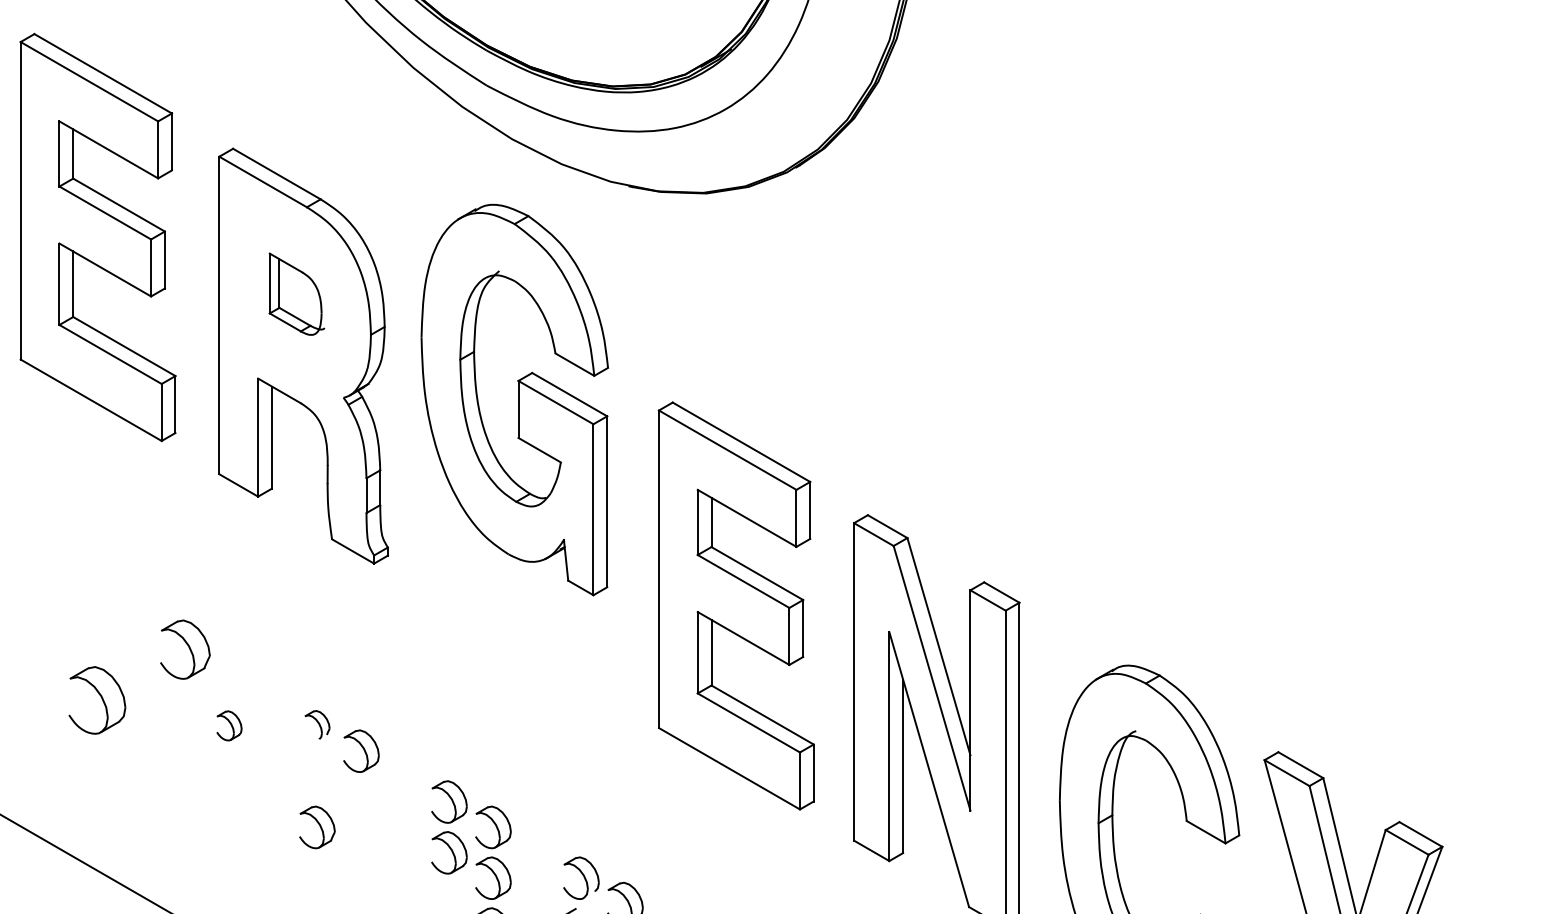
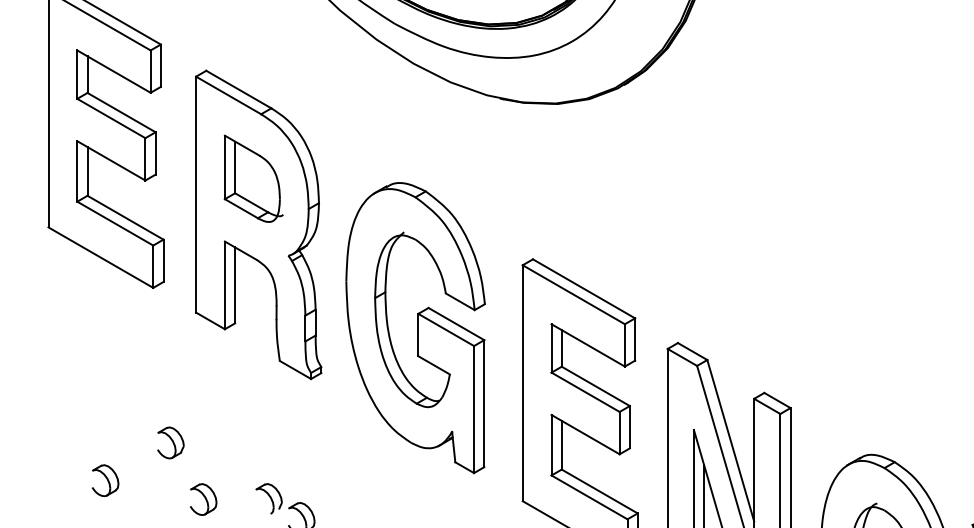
part: (296, 294) -> (253, 179), size x1.43
part: (514, 399) -> (415, 327), moved
part: (185, 649) -> (170, 442), size x0.71
part: (97, 700) -> (105, 480), size x0.62
part: (317, 724) -> (269, 498), size x1.43
part: (229, 725) -> (203, 499), size x1.43

